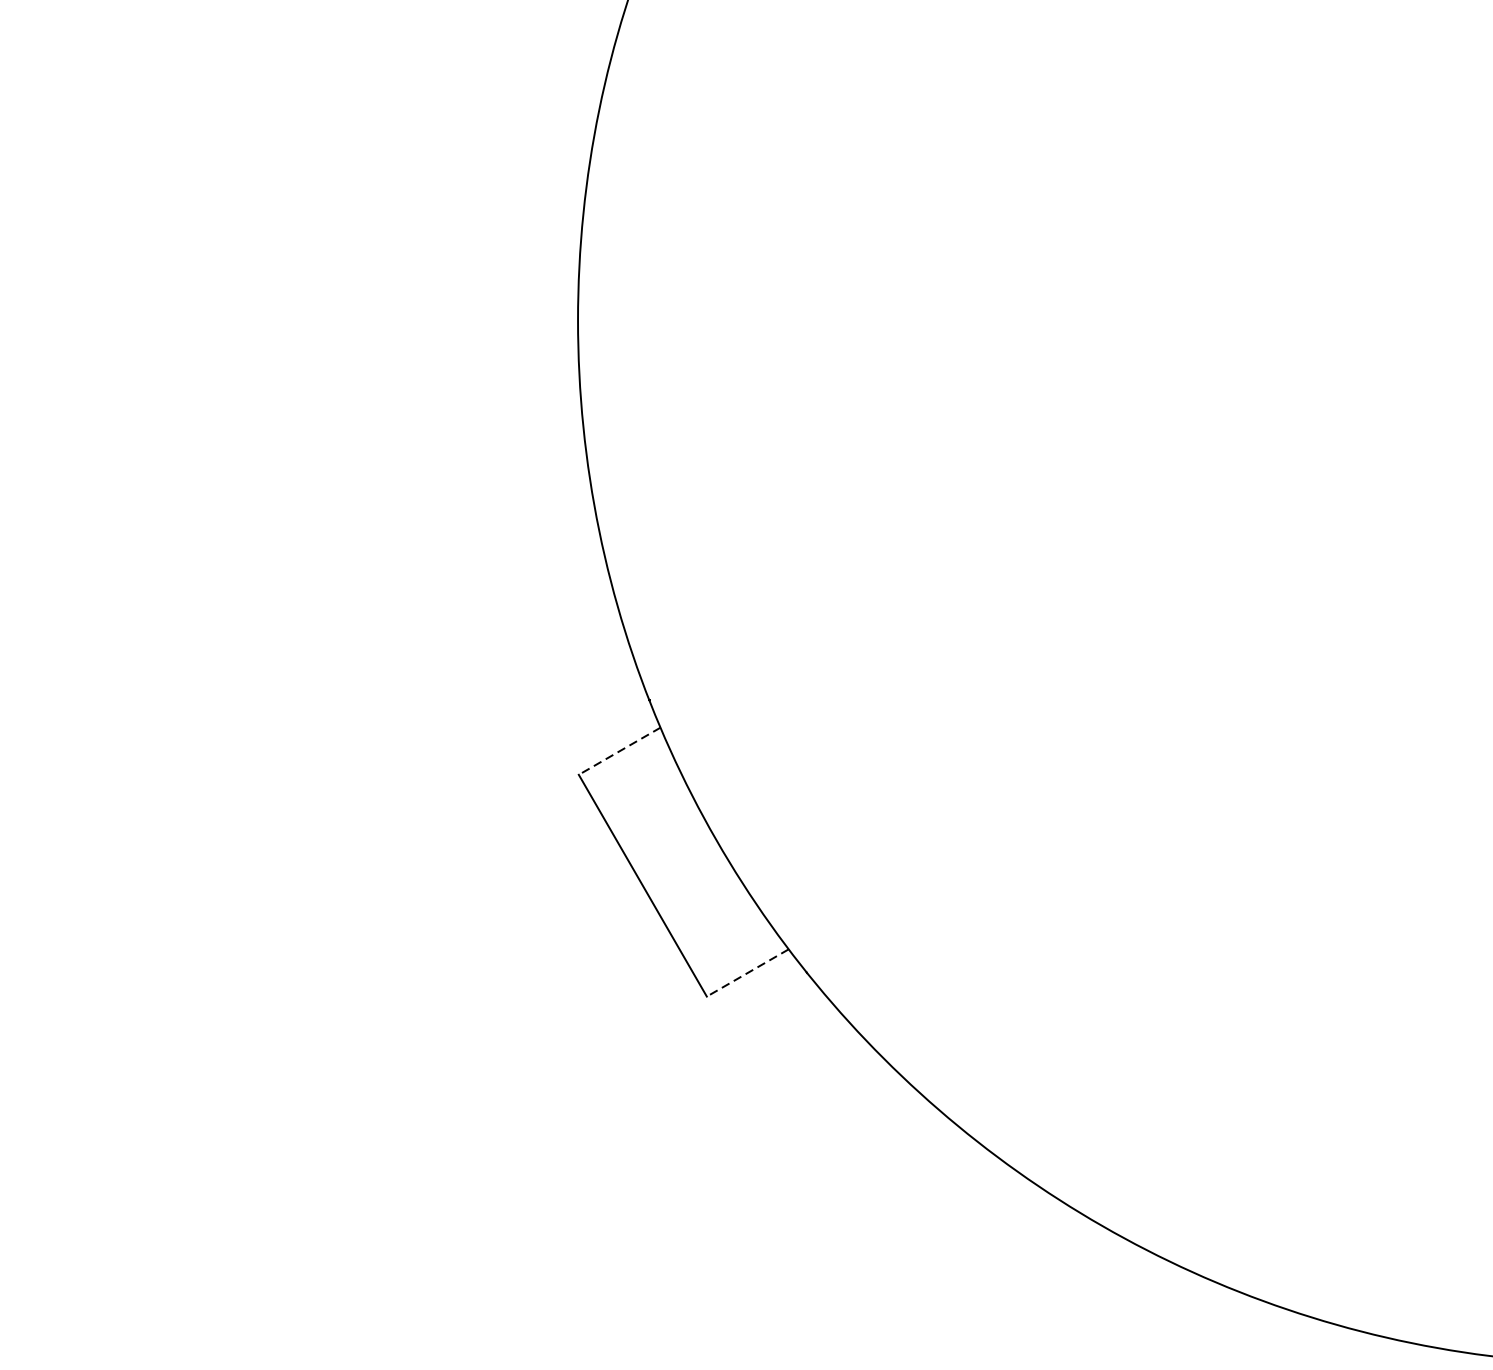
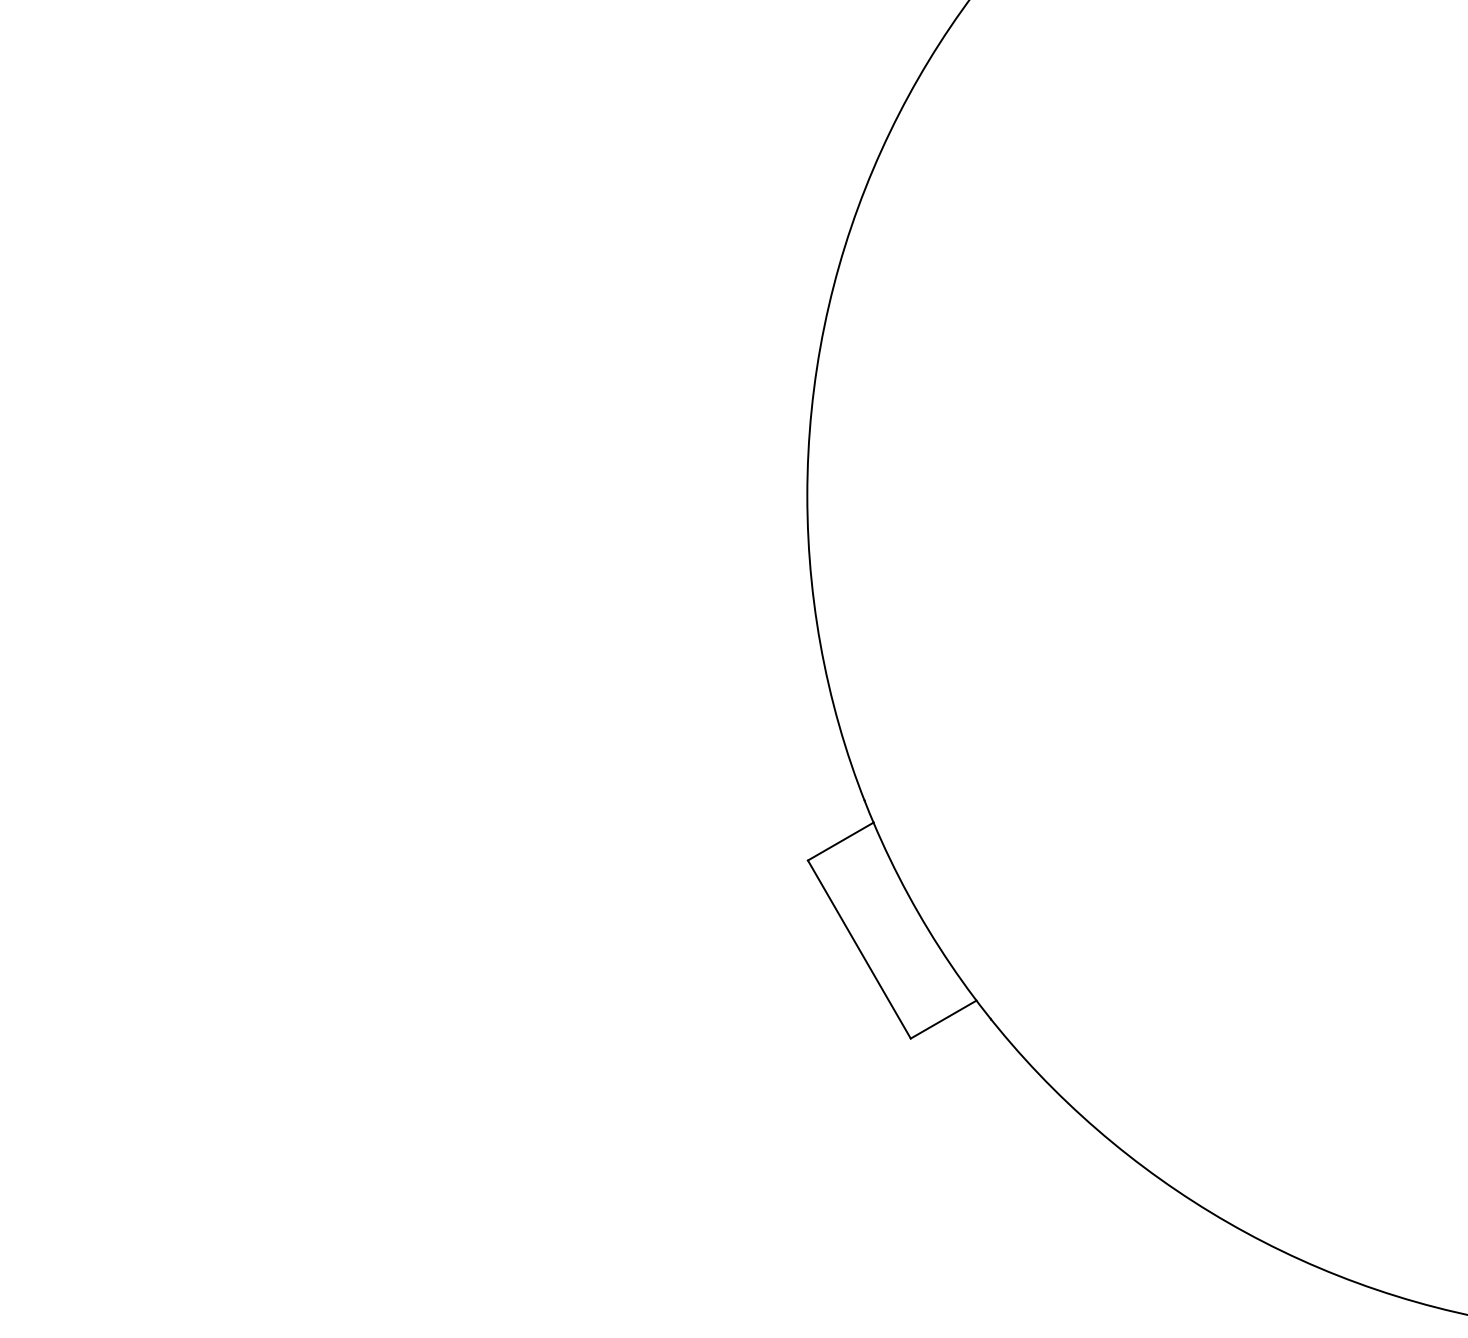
line: (619, 751) -> (840, 841), dashed -> solid
line: (747, 972) -> (943, 1019), dashed -> solid

